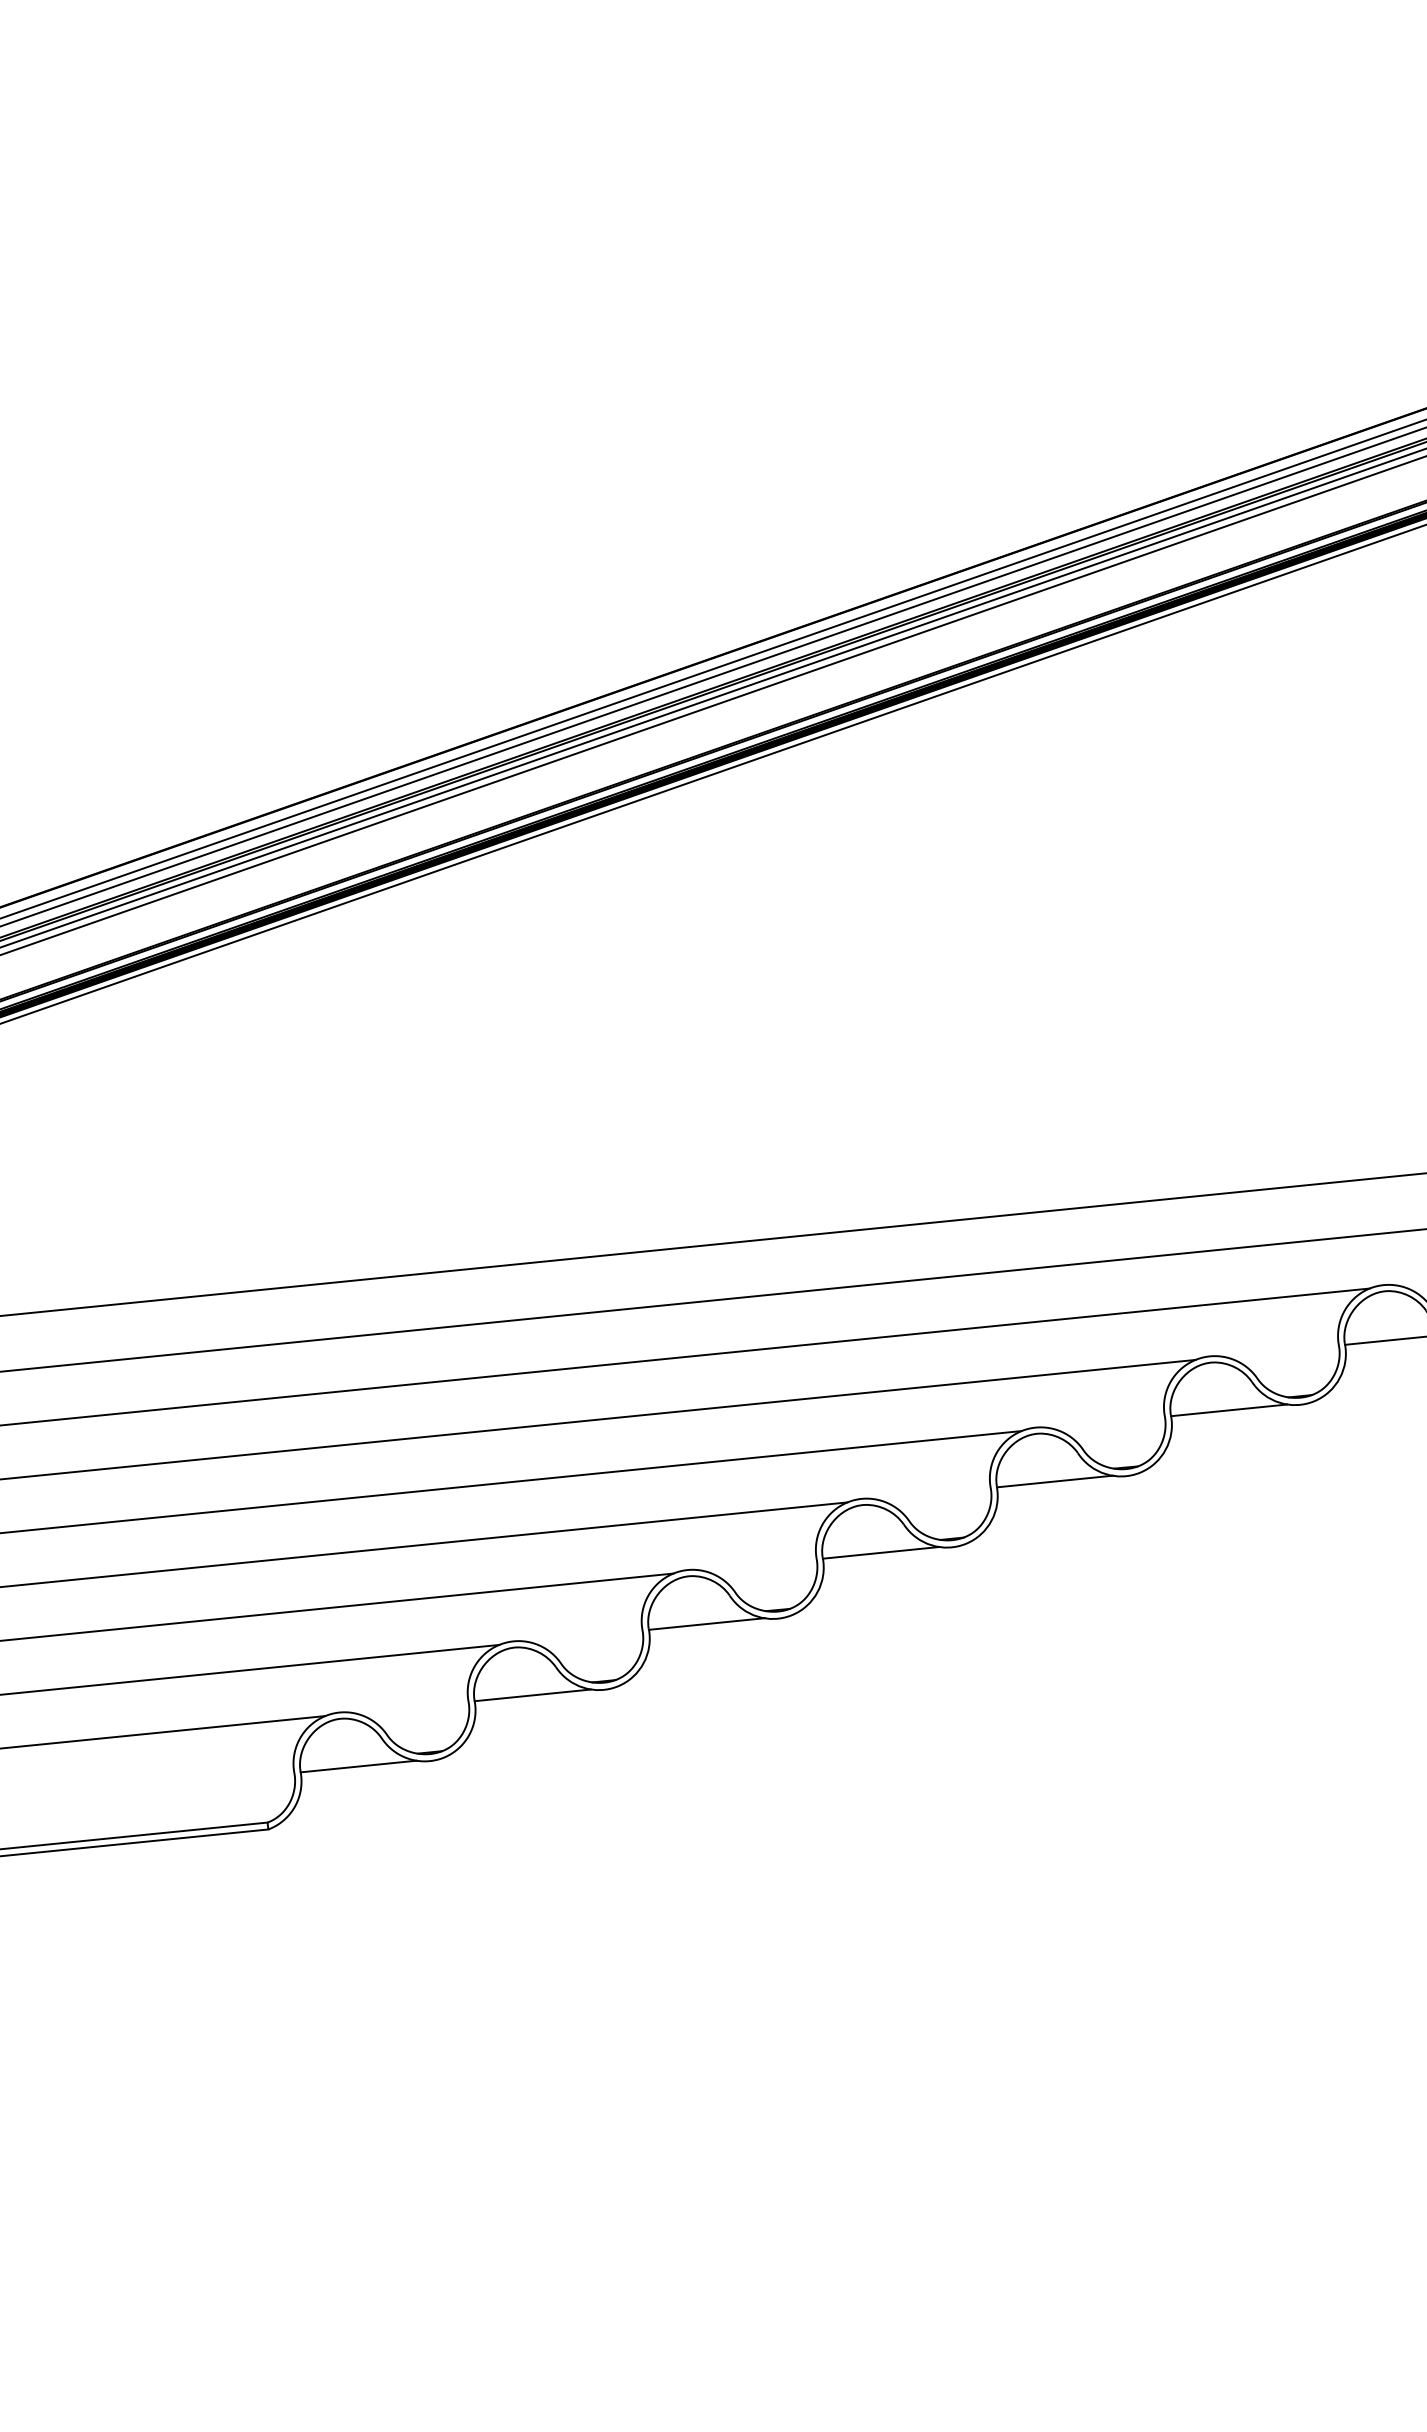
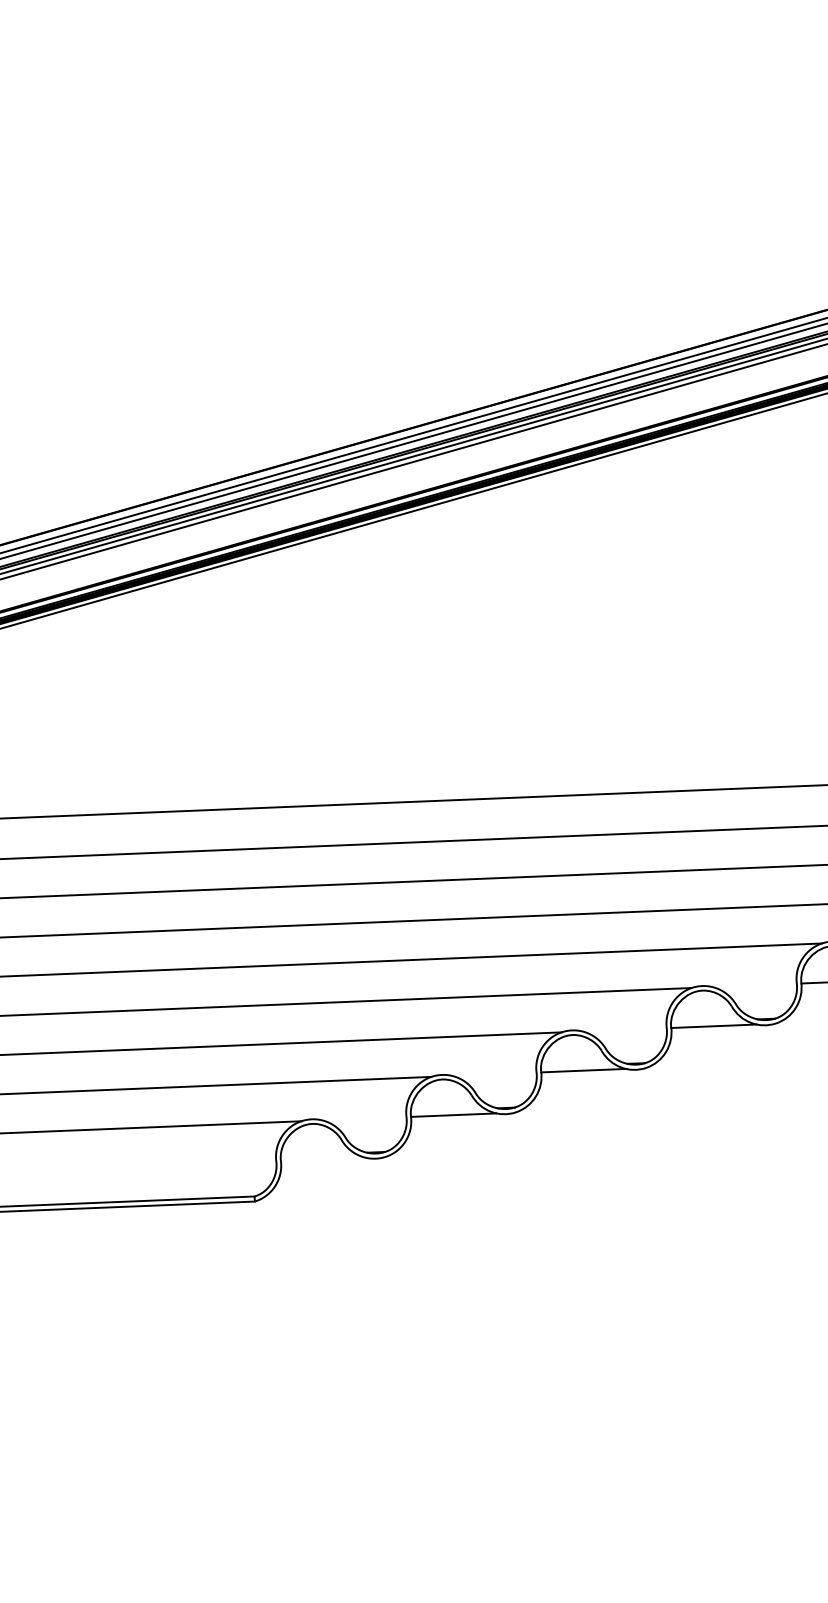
line: (358, 1766) -> (323, 1159), removed

